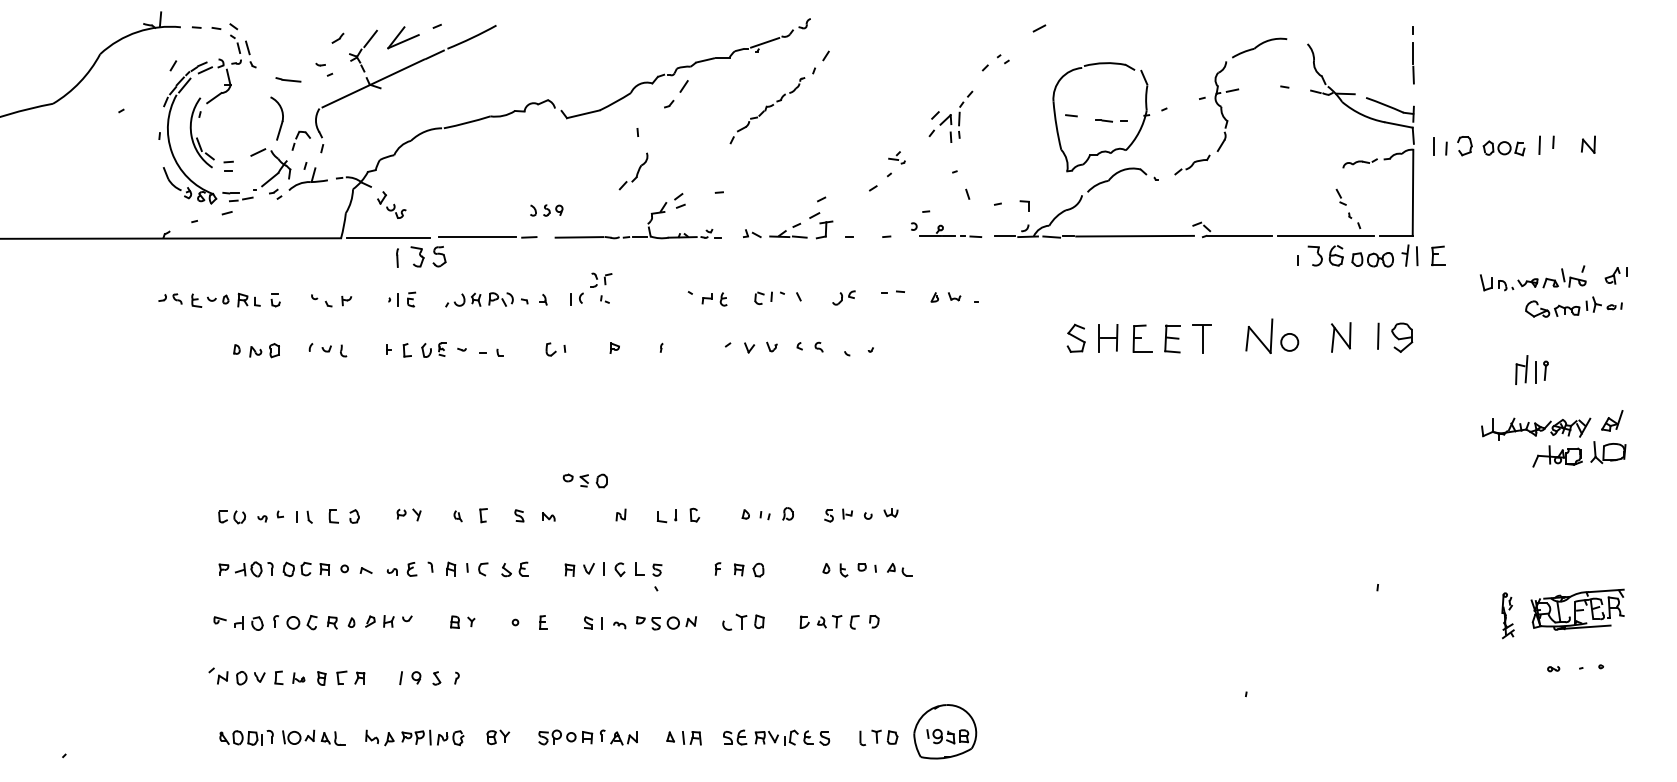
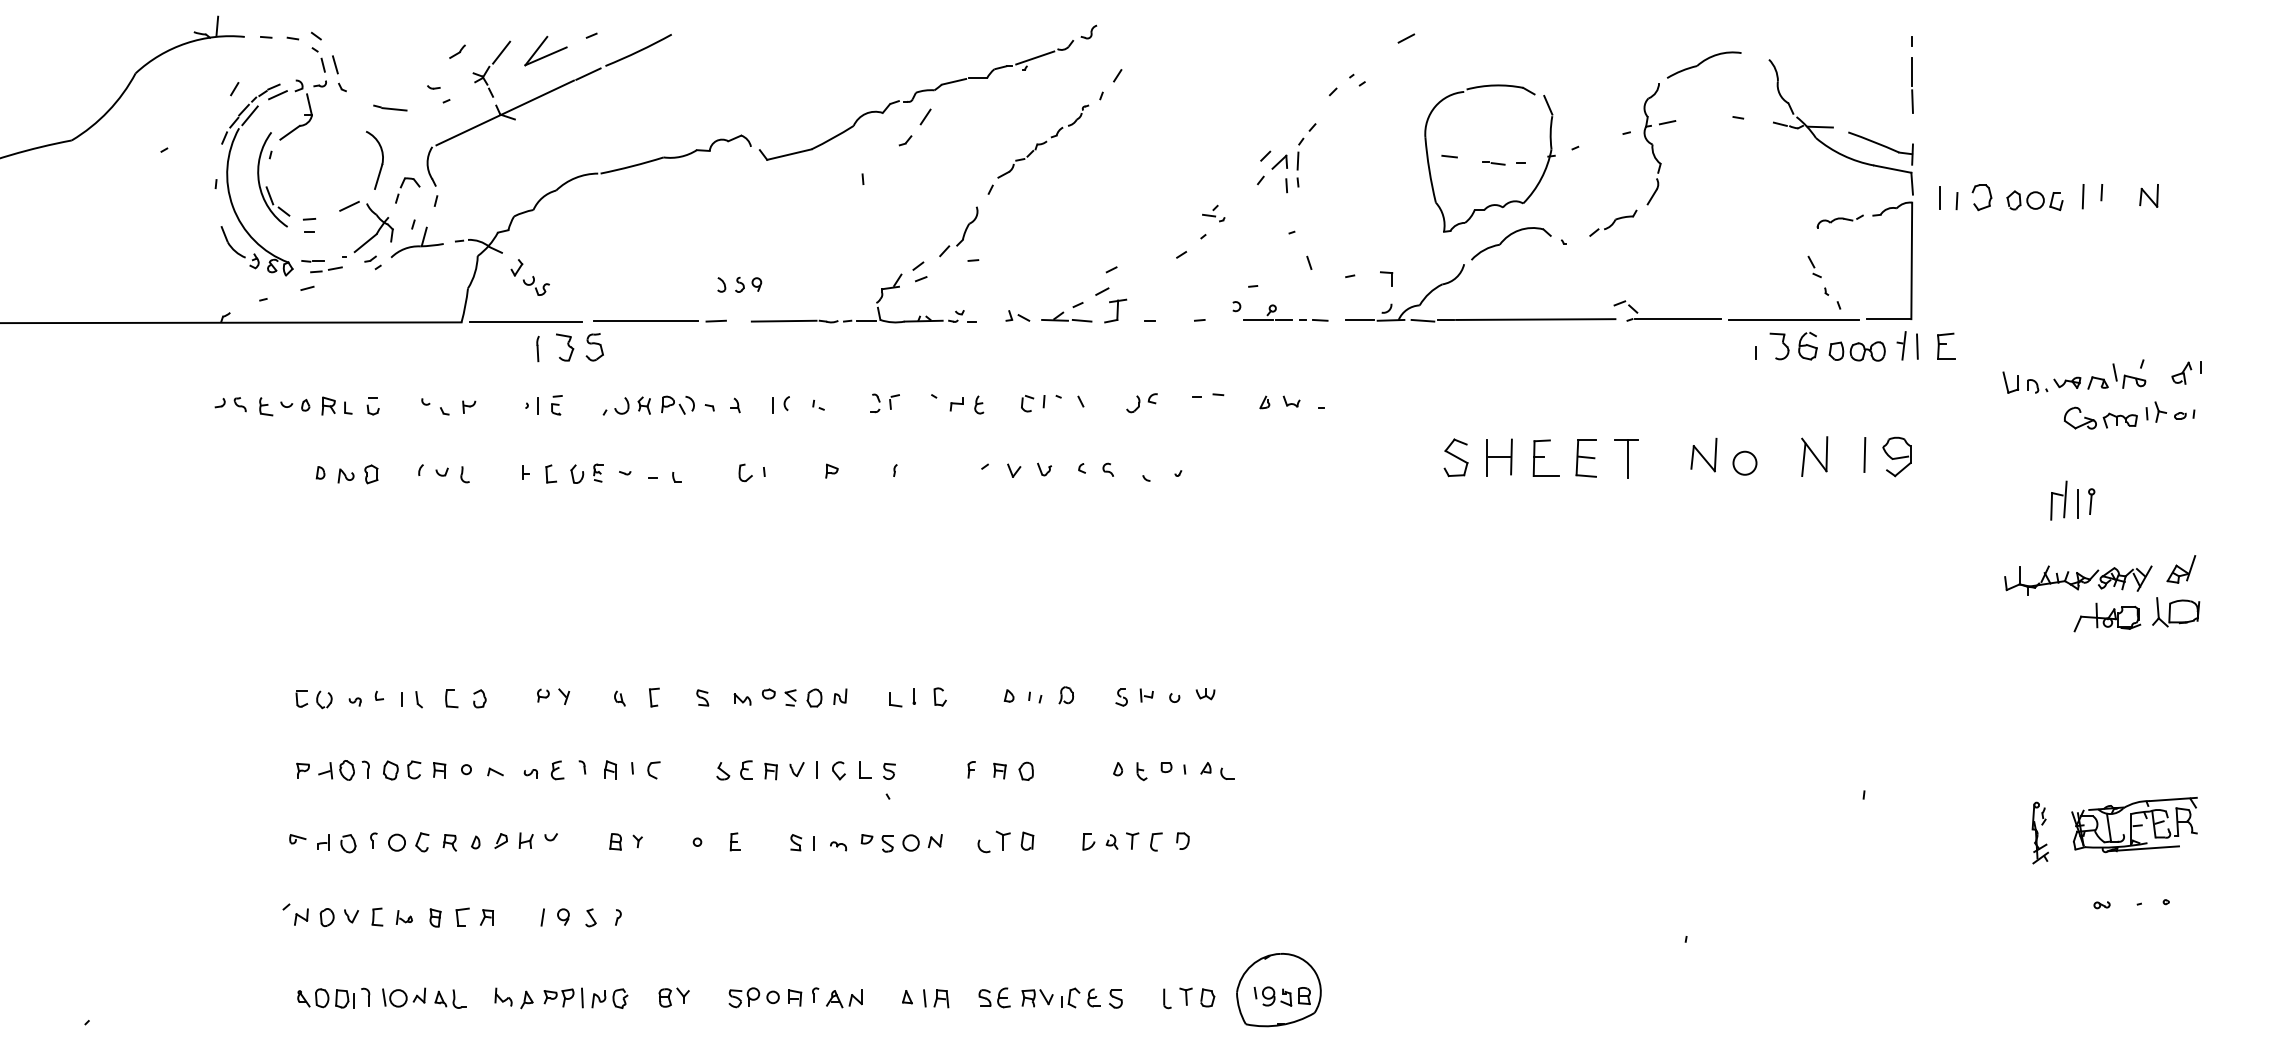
part: (633, 171) -> (958, 232), moved
part: (601, 279) -> (885, 402), moved
part: (1259, 336) -> (1704, 455), size x0.71
part: (584, 480) -> (790, 697), moved
part: (514, 569) -> (734, 770), moved

